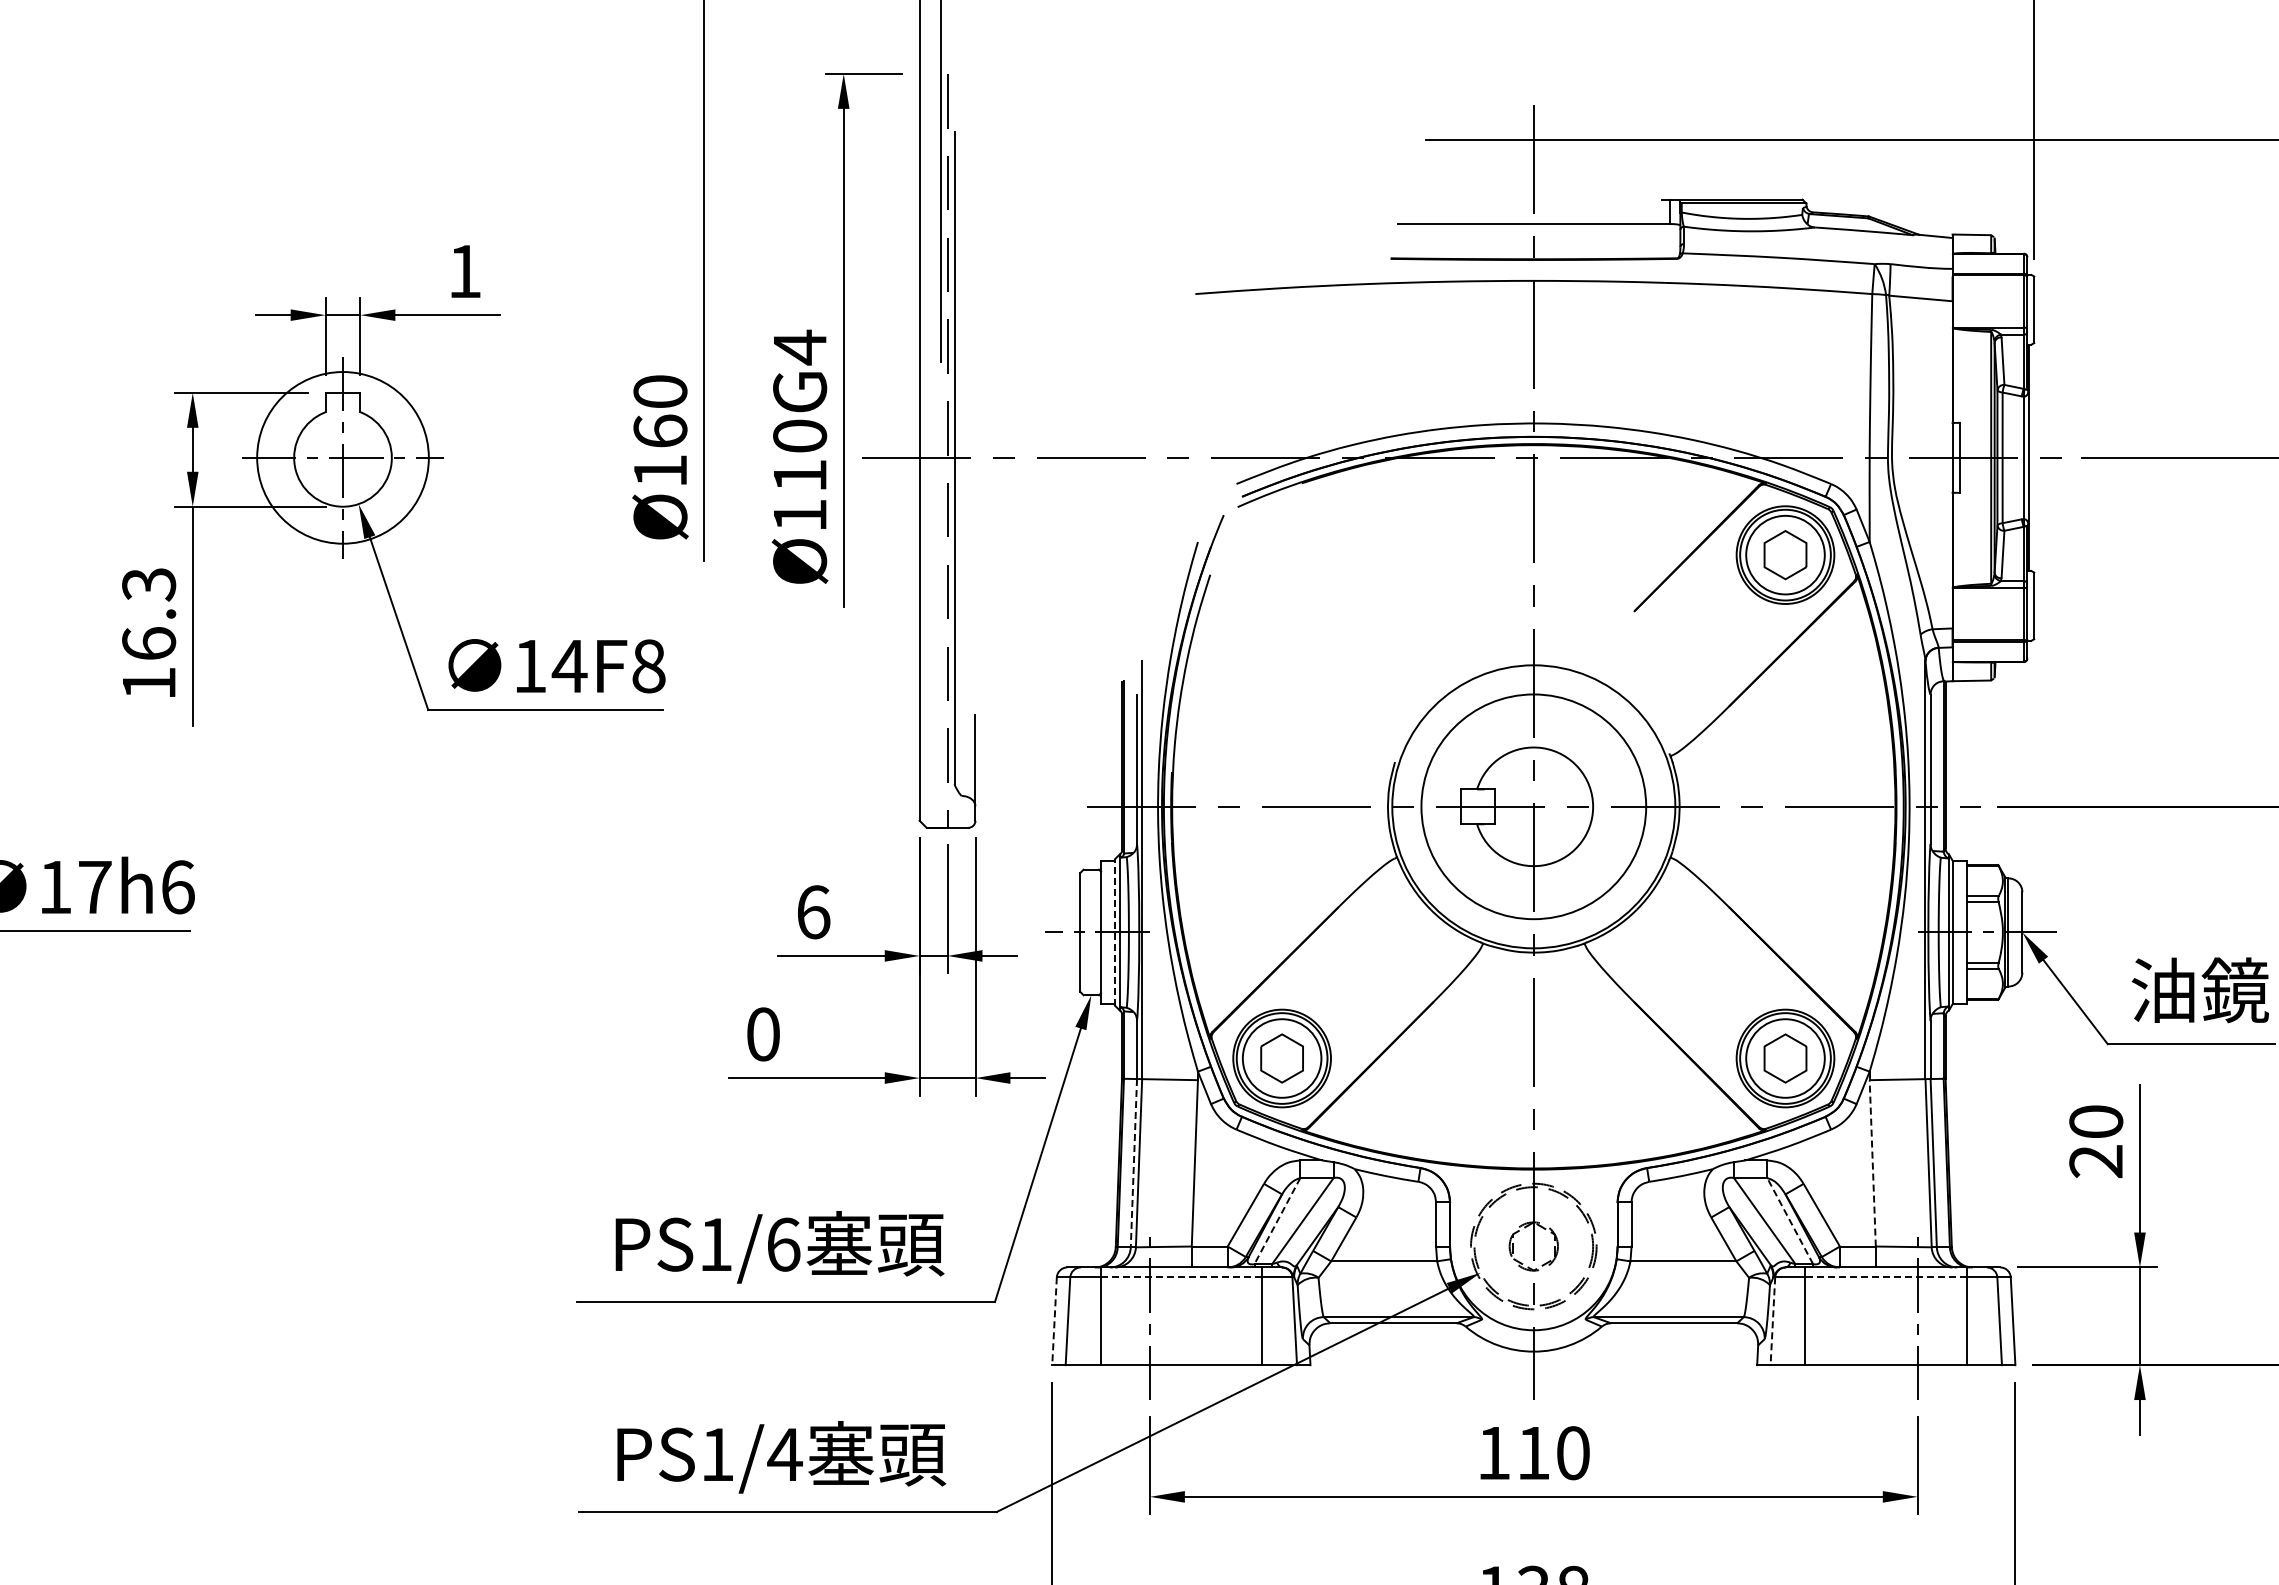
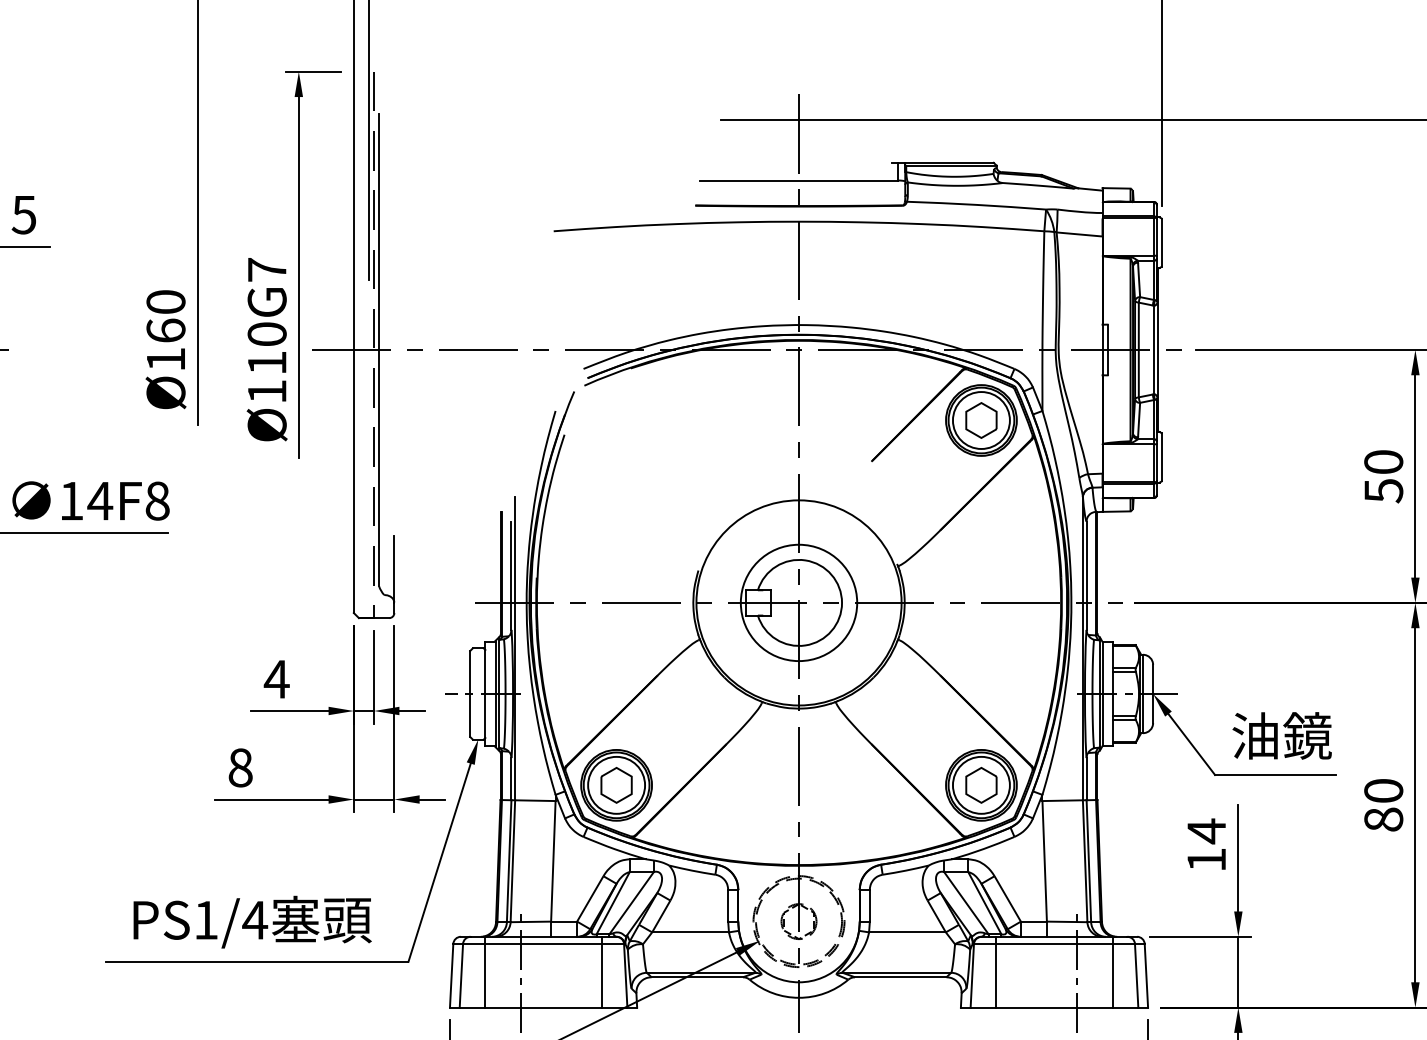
text: (464, 271) -> (23, 214), 1 -> 5
text: (800, 347) -> (267, 270), Ø110G4 -> Ø110G7
circle: (1533, 806) -> (798, 602), size x0.71
text: (813, 912) -> (276, 679), 6 -> 4
line: (1115, 931) -> (495, 693), dashed -> solid
text: (763, 1034) -> (240, 767), 0 -> 8
text: (2096, 1141) -> (1206, 845), 20 -> 14
line: (1133, 1162) -> (508, 860), dashed -> solid
line: (1872, 1162) -> (1044, 860), dashed -> solid
line: (1277, 1221) -> (613, 903), dashed -> solid
line: (1790, 1221) -> (985, 903), dashed -> solid
text: (783, 1244) -> (255, 920), PS1/6 -> PS1/4
line: (1181, 1277) -> (543, 944), dashed -> solid
line: (1886, 1277) -> (1054, 944), dashed -> solid
line: (1054, 1321) -> (451, 975), dashed -> solid
line: (1772, 1321) -> (972, 975), dashed -> solid

